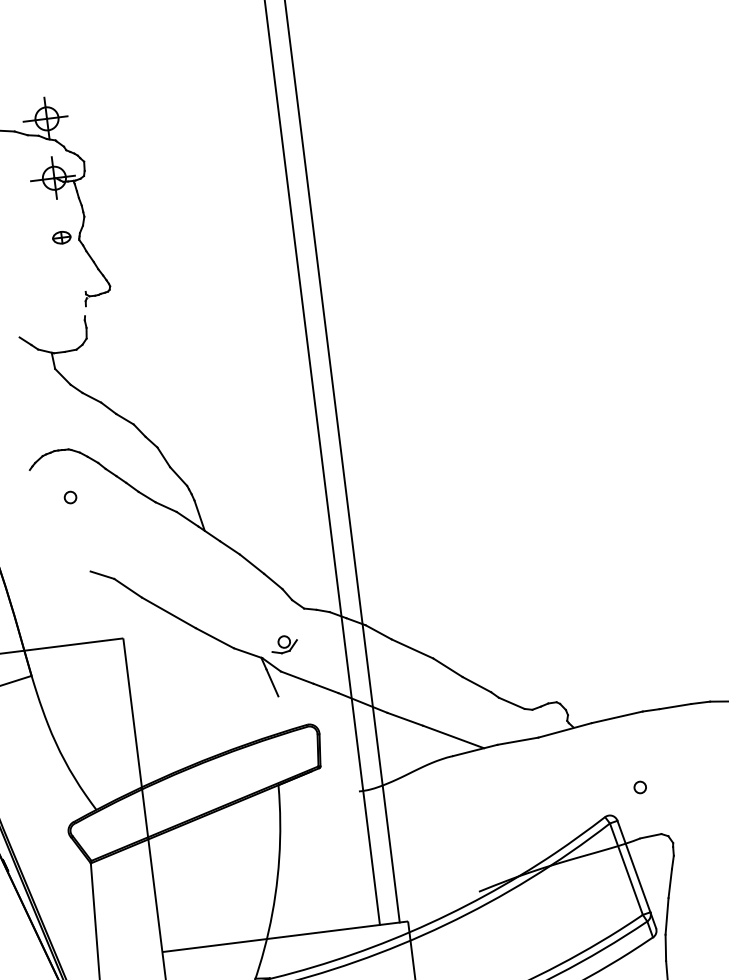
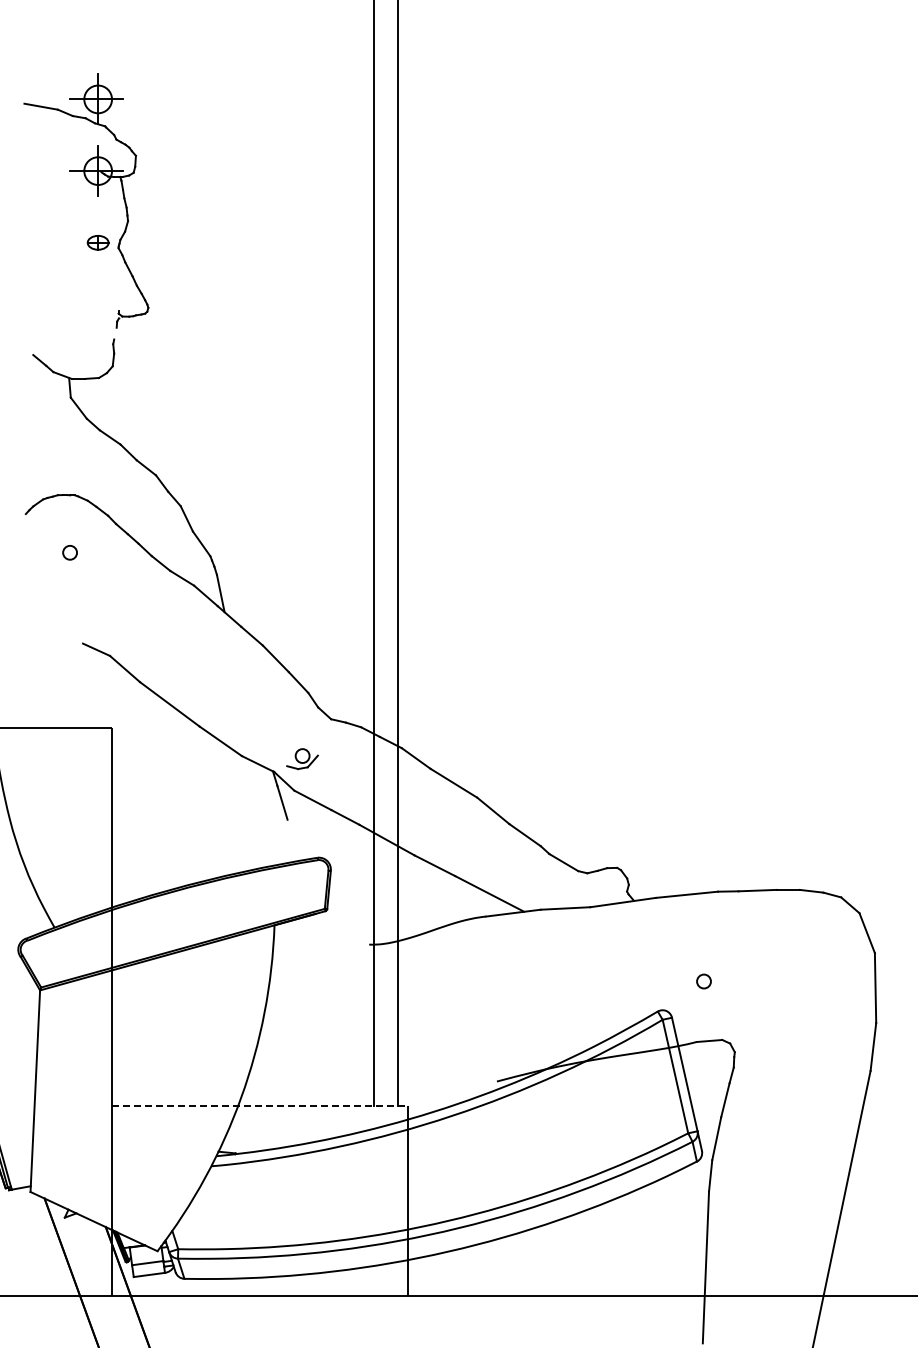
line: (285, 936) -> (260, 1106), solid -> dashed

